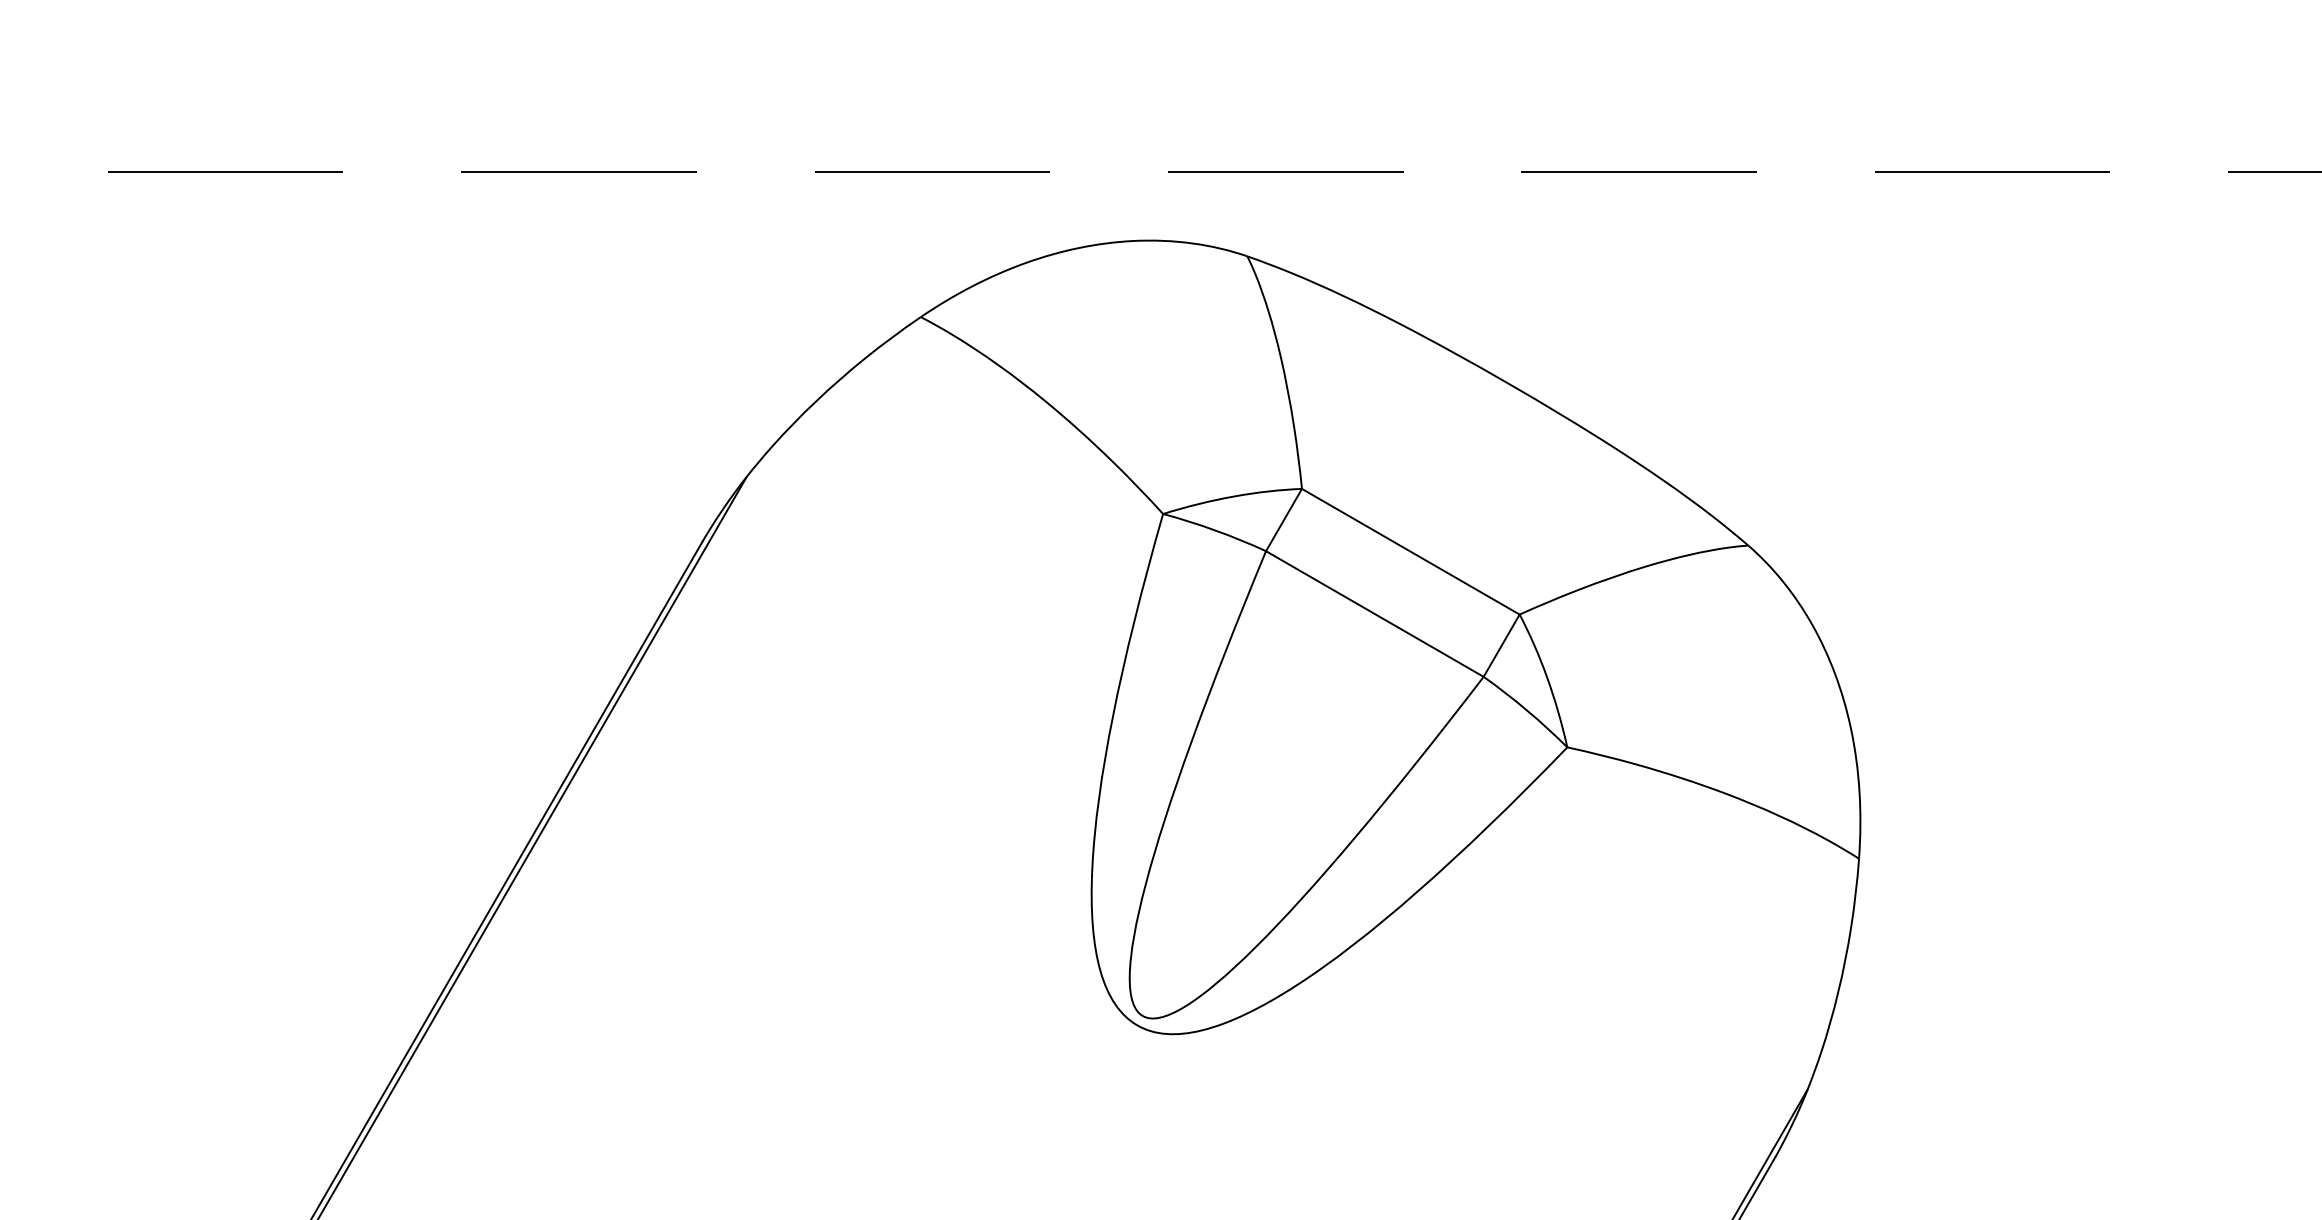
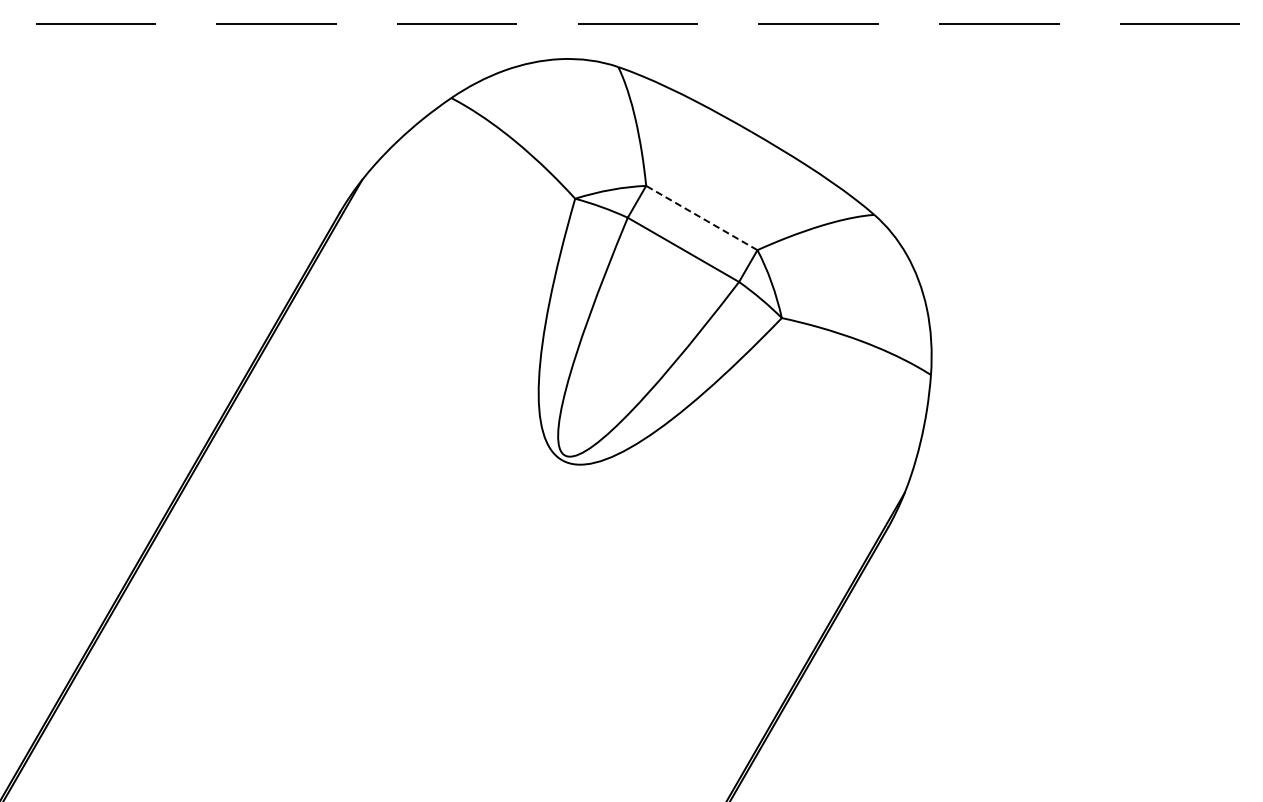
line: (1410, 550) -> (701, 217), solid -> dashed

